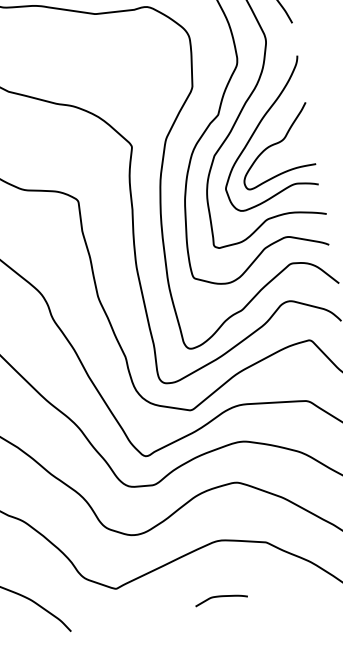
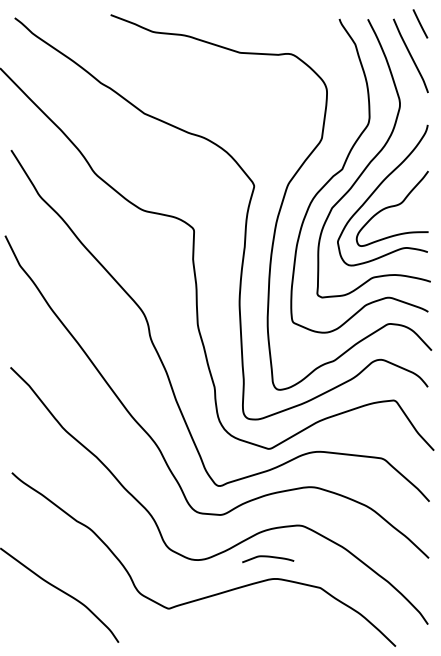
curve: (221, 597) -> (268, 557), moved

